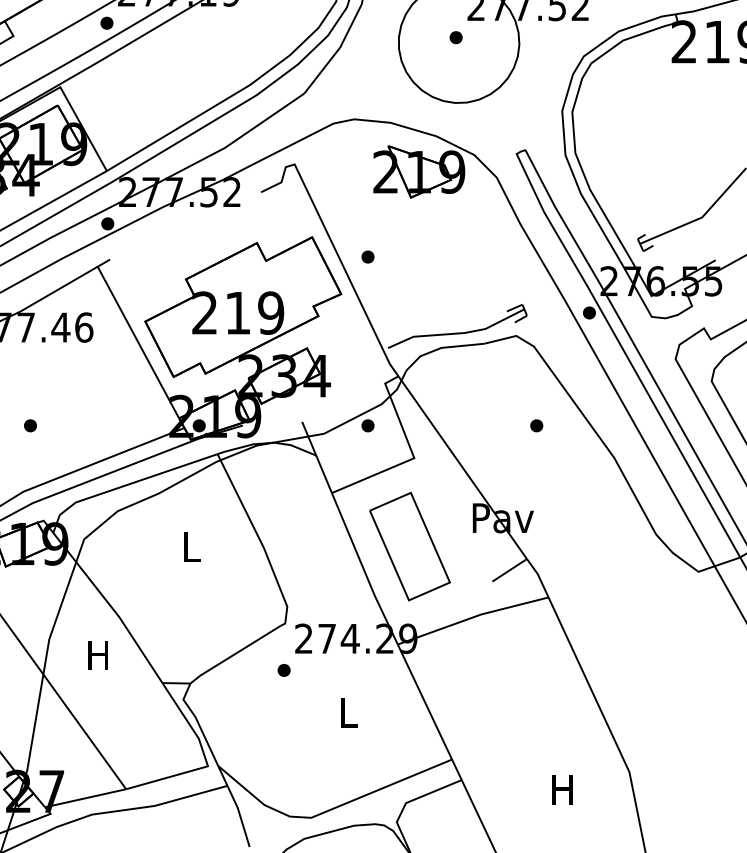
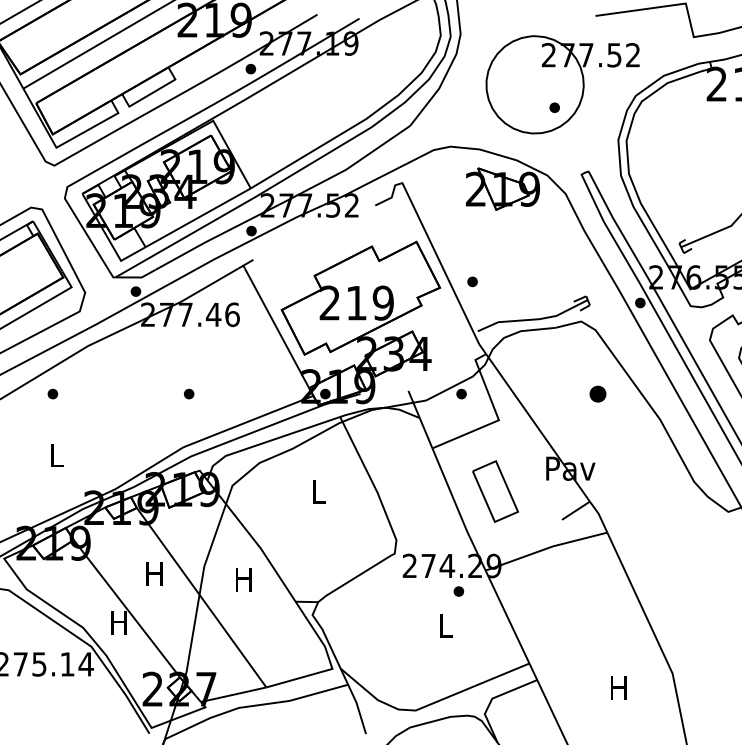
part: (455, 37) -> (554, 107), moved
part: (367, 256) -> (472, 281), moved
part: (536, 425) -> (597, 393), size x1.6
part: (410, 546) -> (495, 491), size x0.7
part: (283, 670) -> (458, 591), moved

